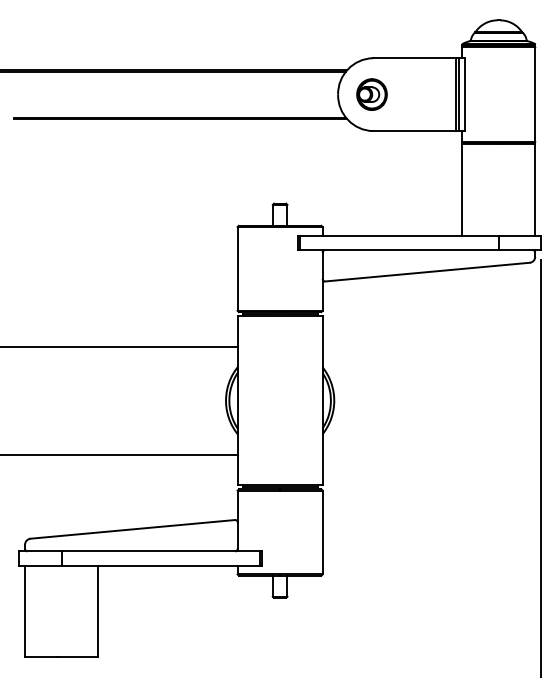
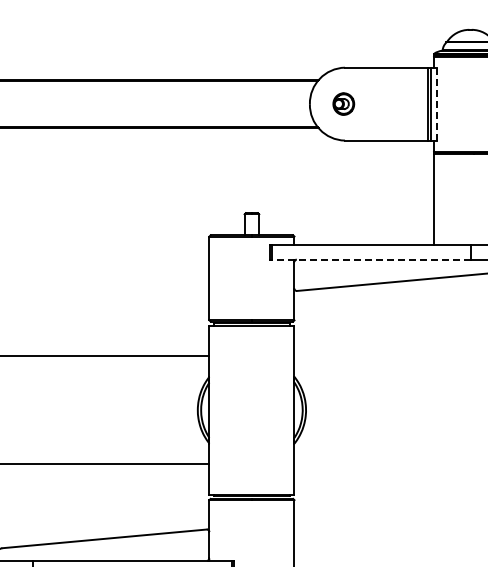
part: (371, 94) -> (343, 104), size x0.7
line: (464, 95) -> (436, 105), solid -> dashed
line: (399, 250) -> (371, 260), solid -> dashed

